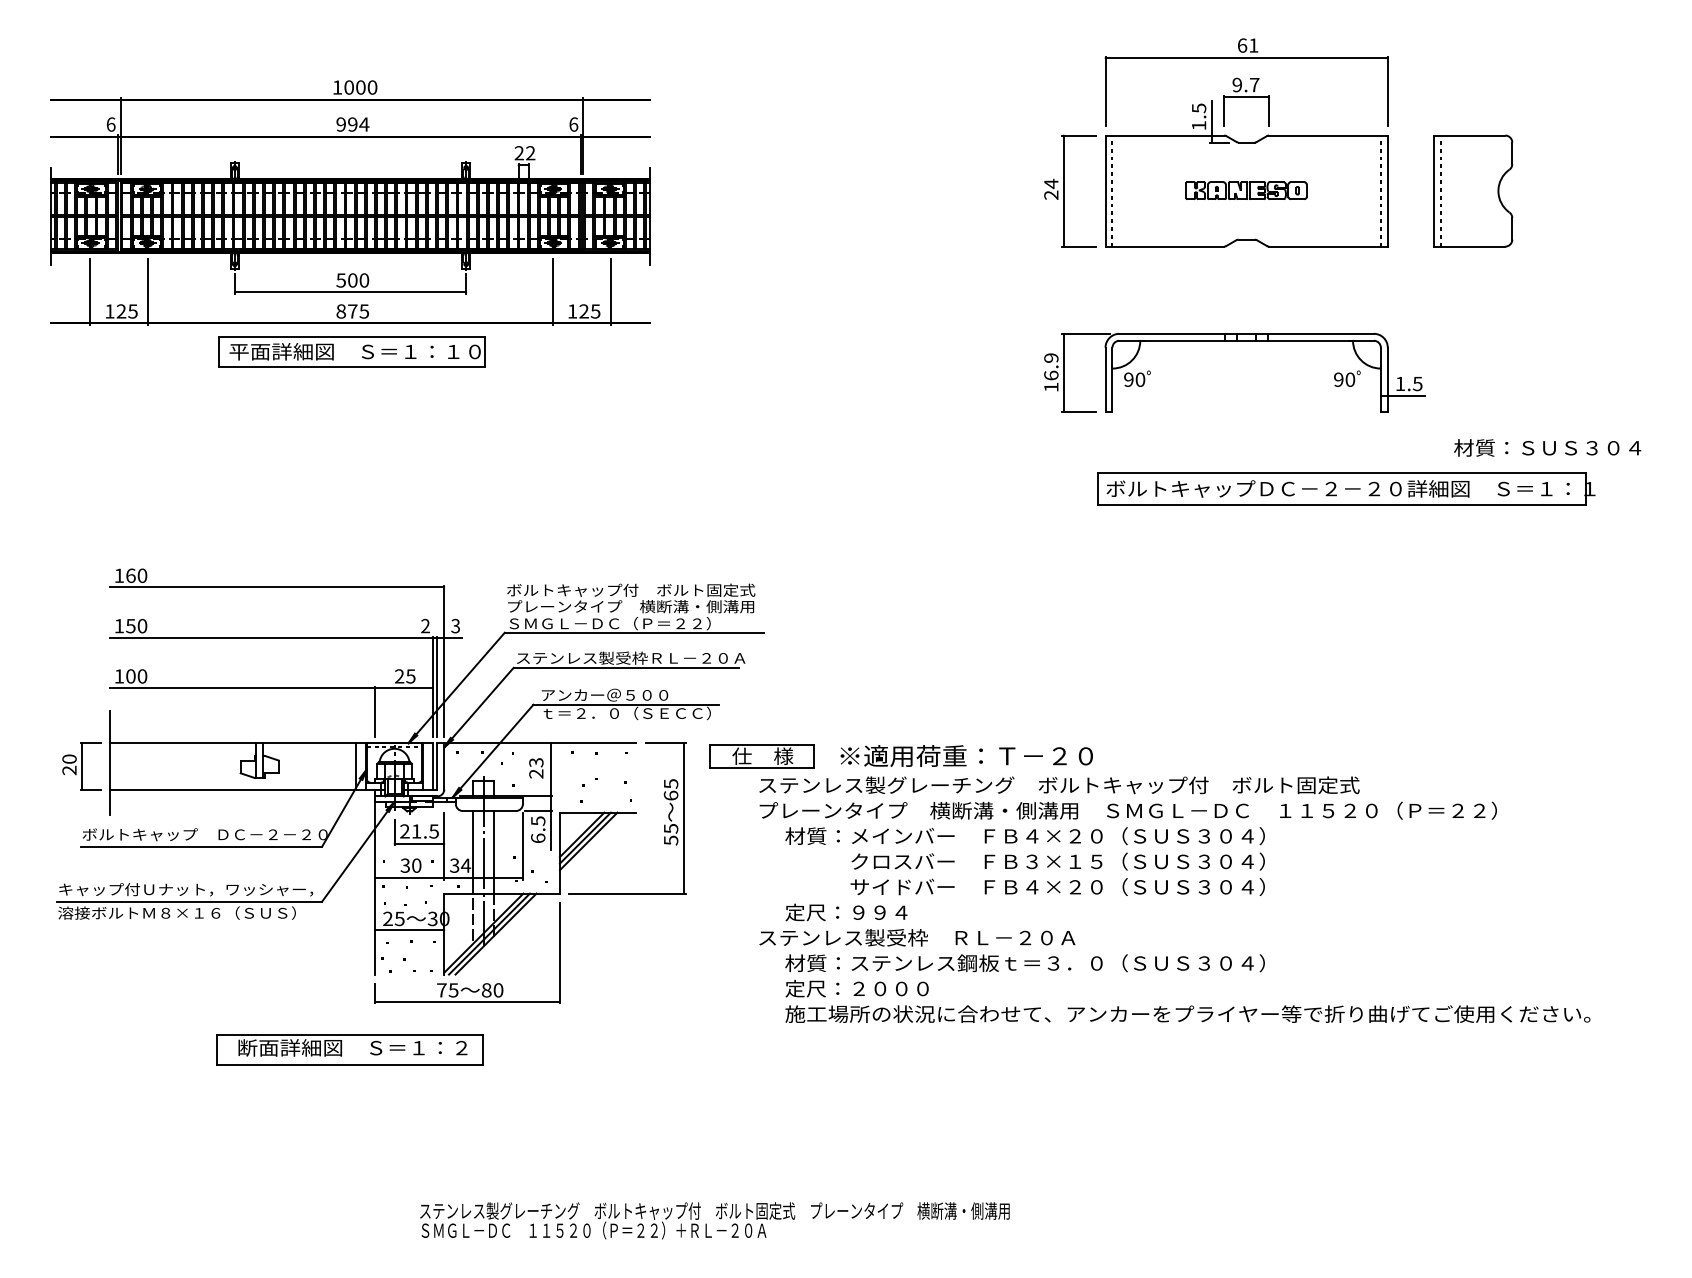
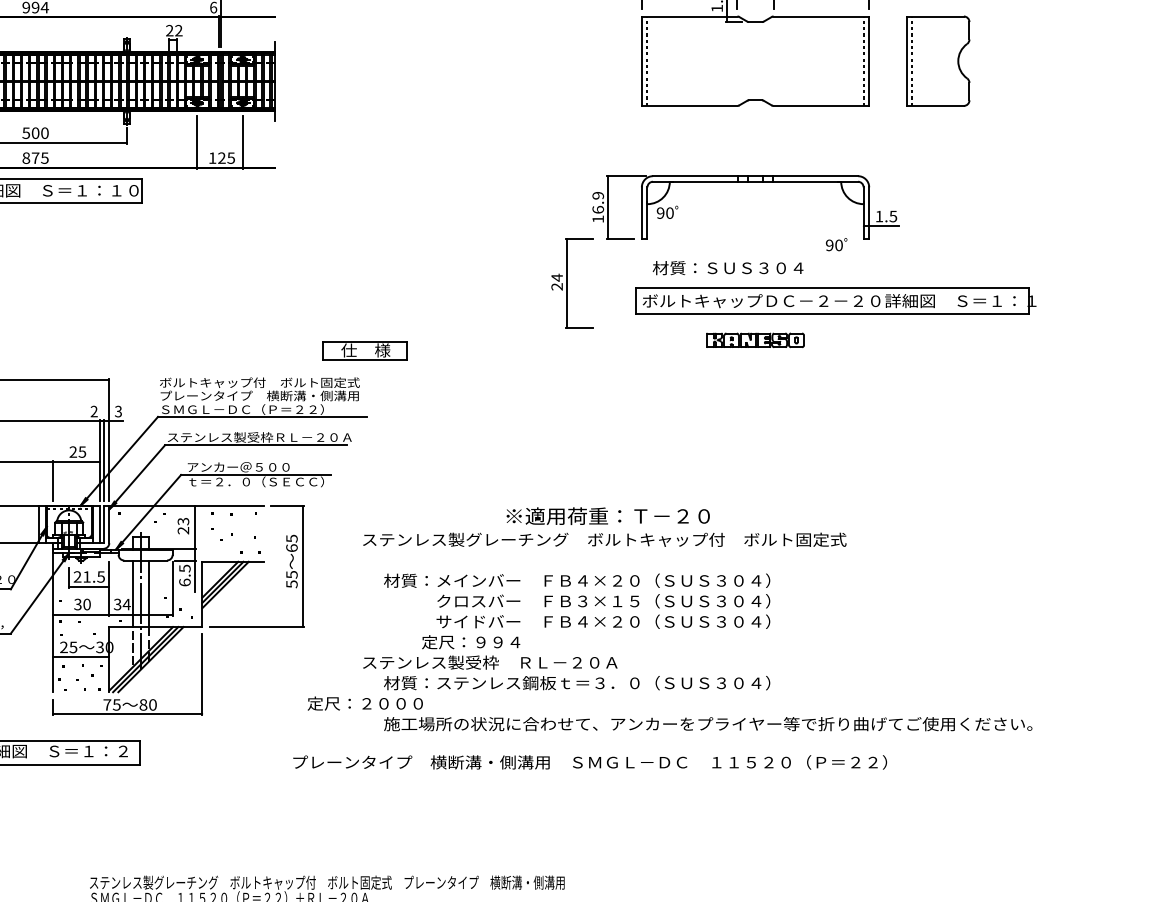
part: (1070, 190) -> (572, 283), moved
part: (1246, 190) -> (755, 340), moved
text: (1347, 378) -> (836, 244), moved
text: (1547, 447) -> (728, 267), moved
text: (966, 755) -> (608, 515), moved
part: (761, 756) -> (364, 350), moved
text: (1127, 810) -> (589, 762), moved
text: (846, 912) -> (471, 642), moved
text: (856, 988) -> (364, 703), moved

